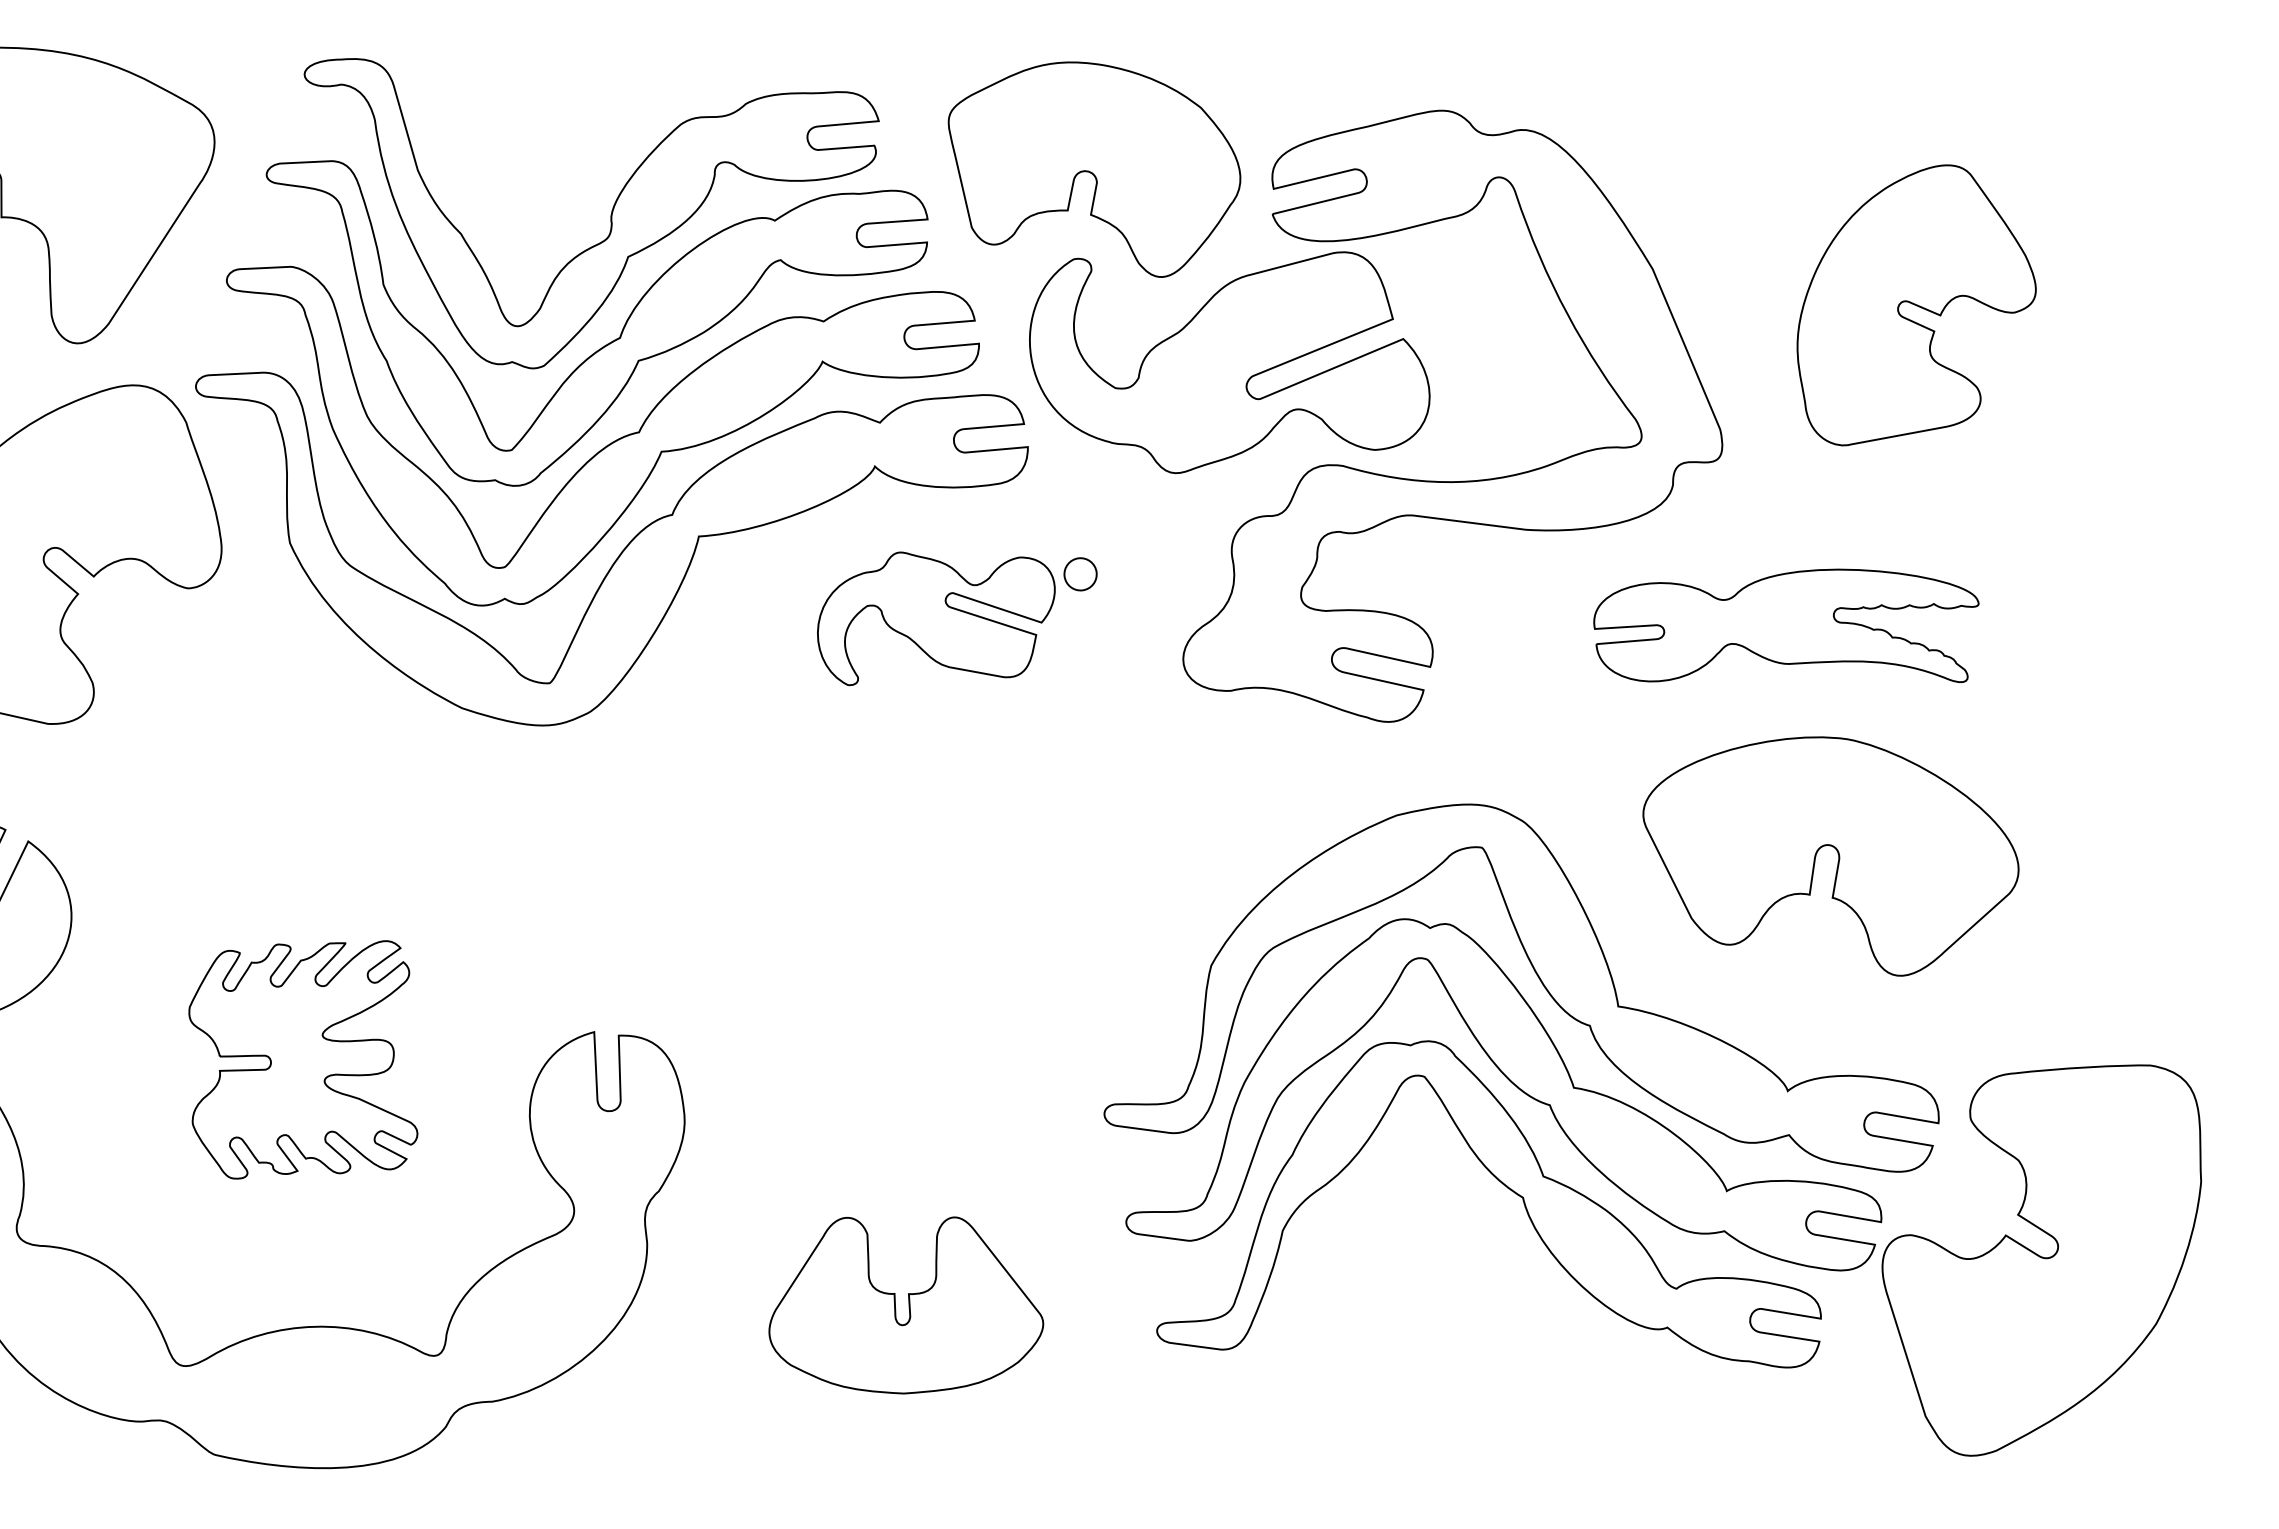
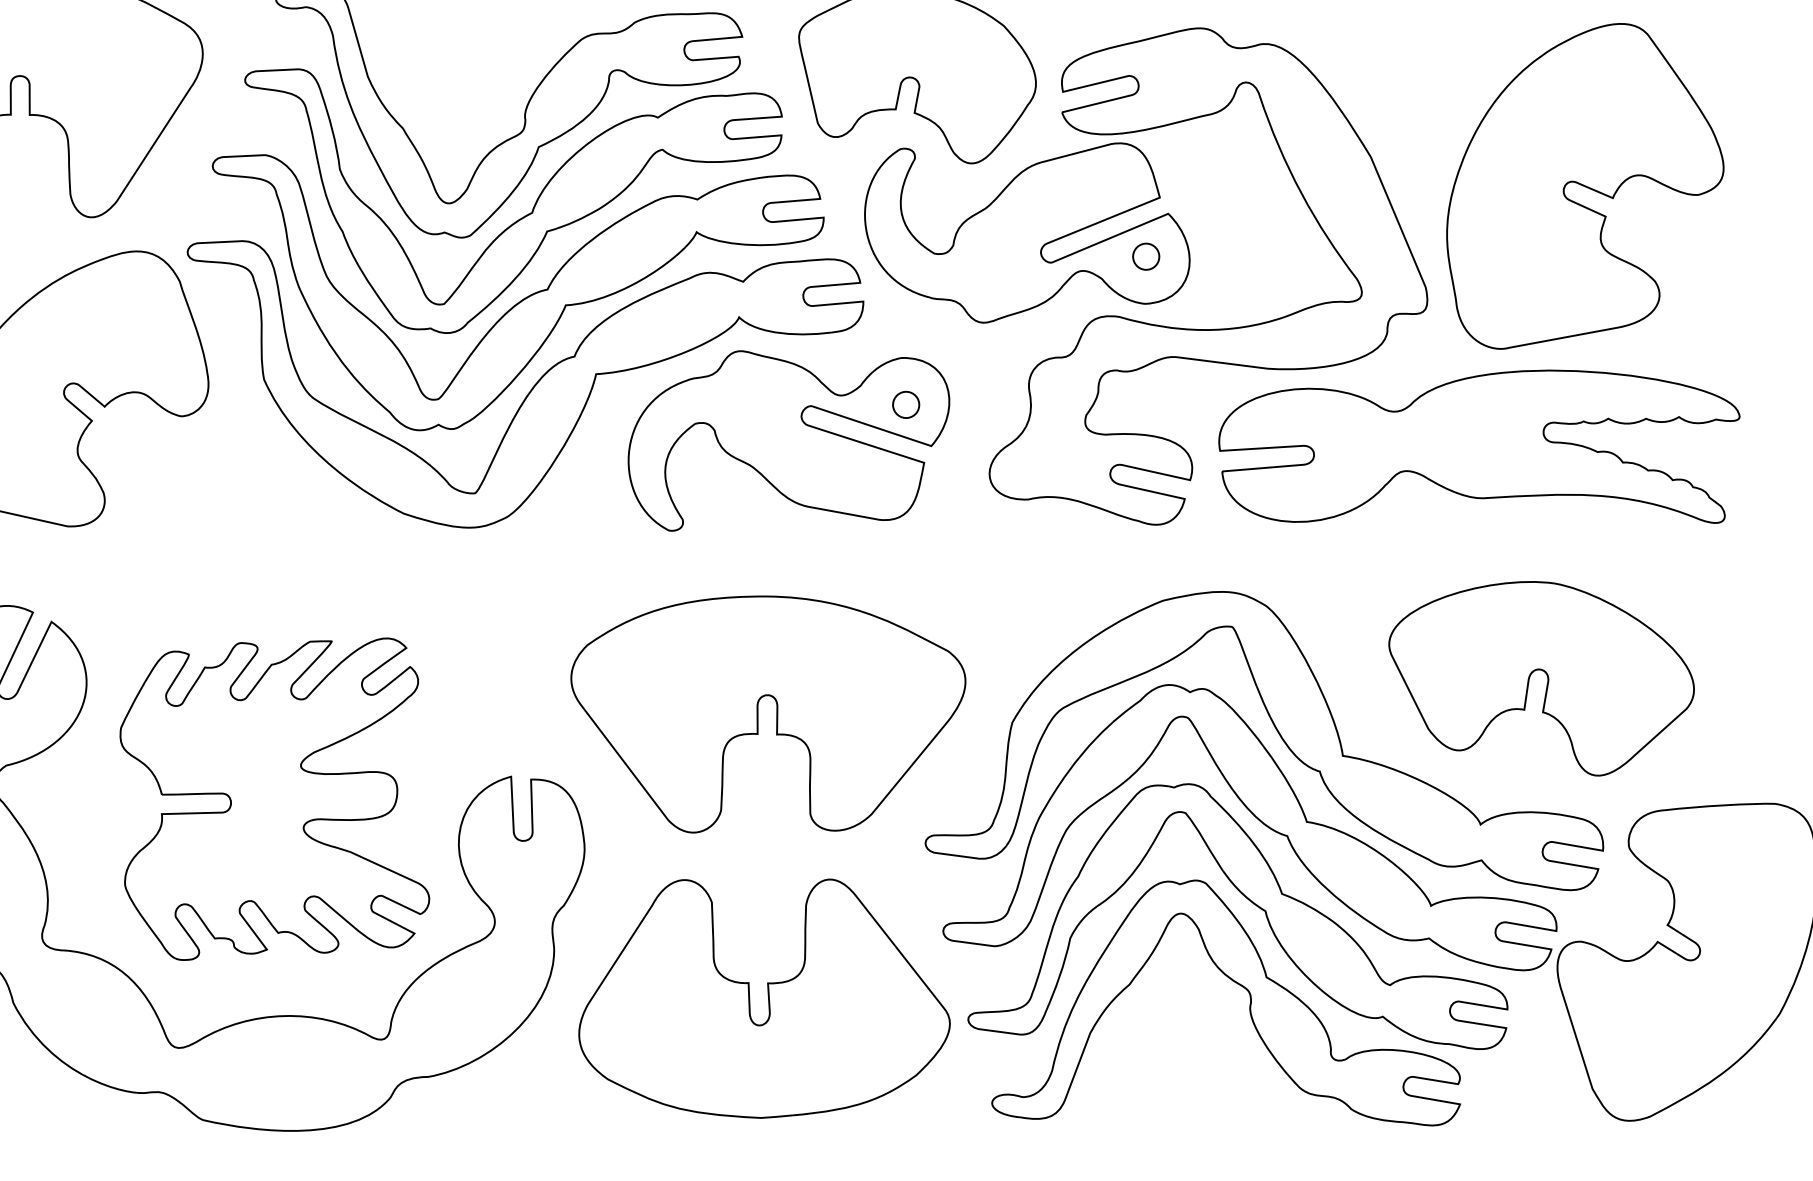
part: (1916, 305) -> (1585, 186), size x1.43
part: (1376, 391) -> (1146, 256), added
part: (936, 618) -> (789, 440), size x1.67
part: (1786, 625) -> (1479, 446), size x1.67
part: (1837, 853) -> (1546, 676), moved
part: (921, 955) -> (776, 714), added
part: (303, 1059) -> (275, 798), size x1.67
part: (1486, 1286) -> (1235, 983), added
part: (906, 1305) -> (764, 998), size x1.67

